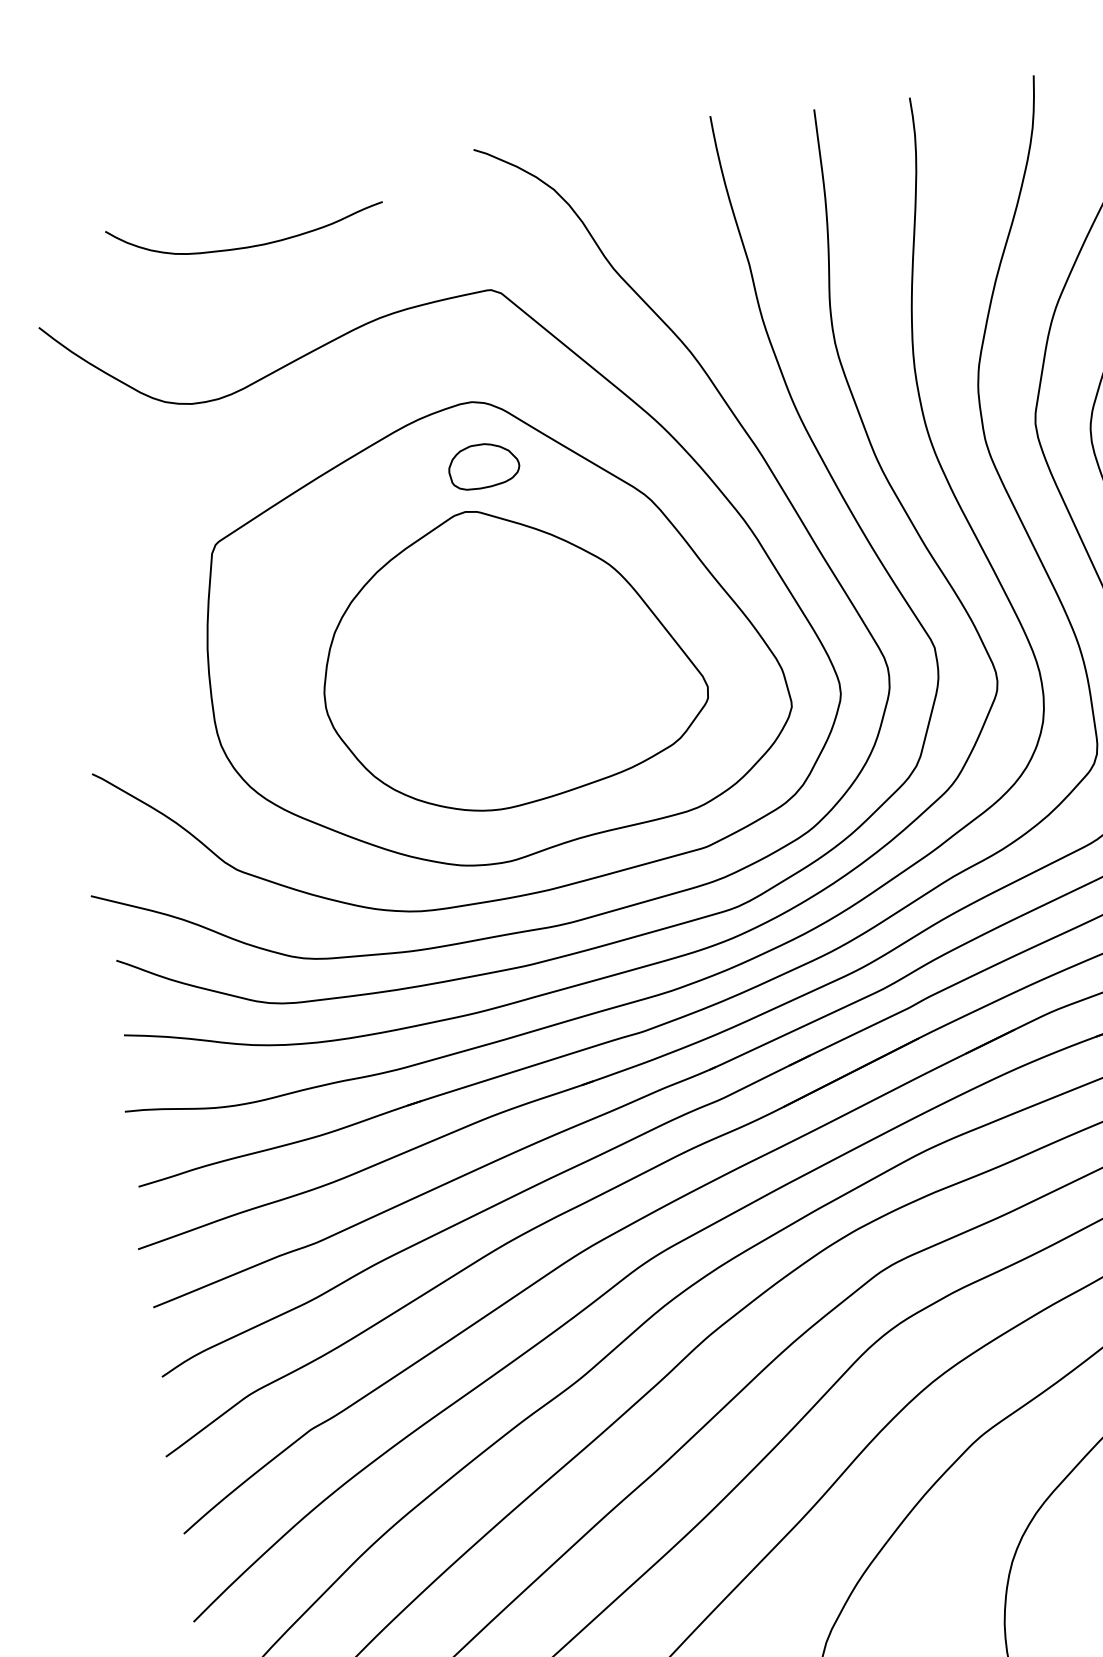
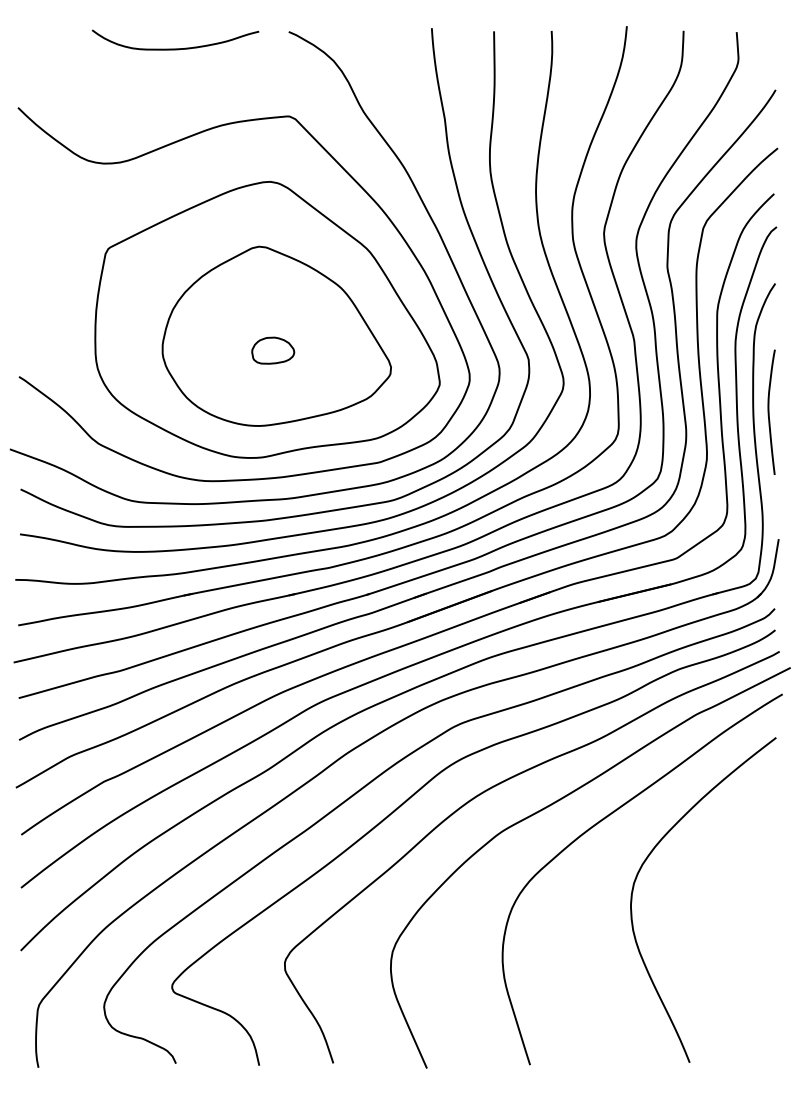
curve: (247, 245) -> (175, 48), moved
part: (484, 465) -> (273, 350), moved

